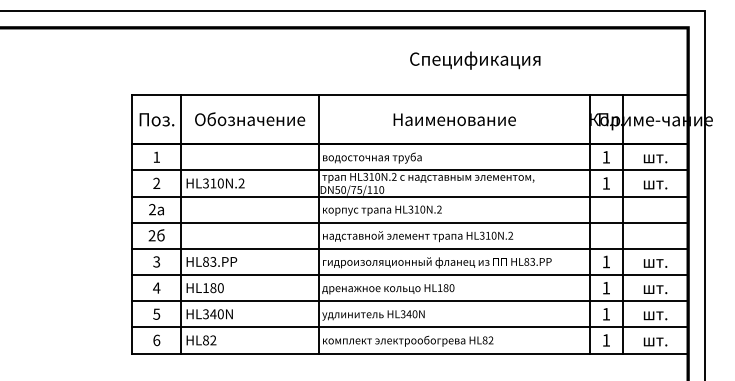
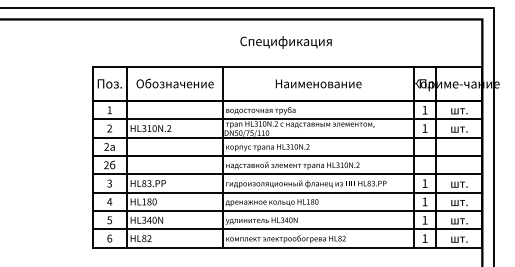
text: (475, 60) -> (286, 42), moved

